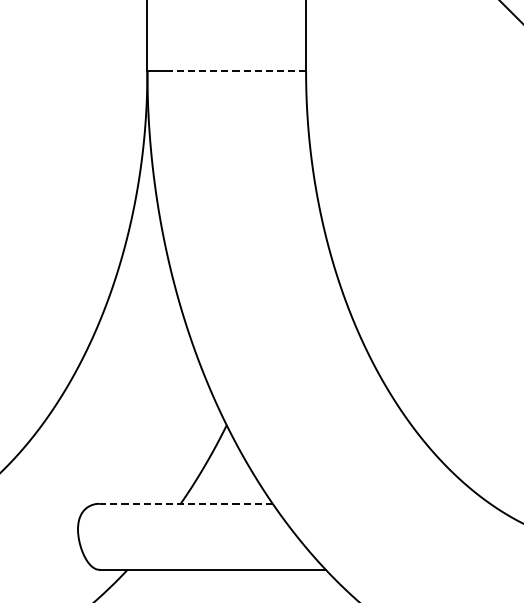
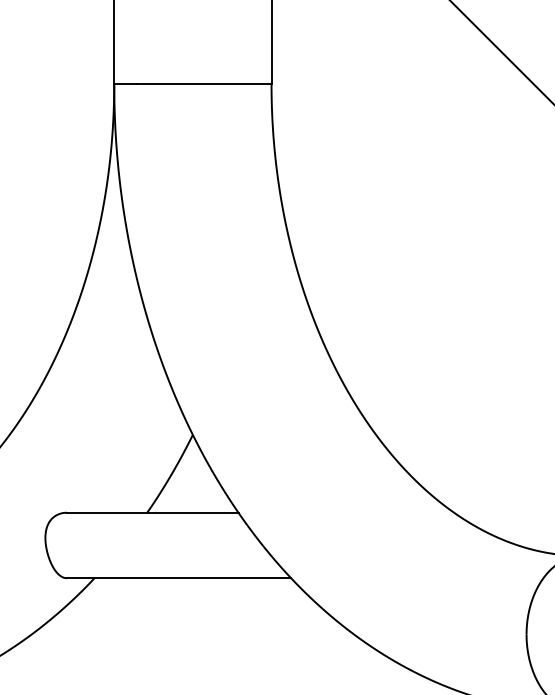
line: (237, 71) -> (203, 84), dashed -> solid
line: (186, 503) -> (152, 512), dashed -> solid

